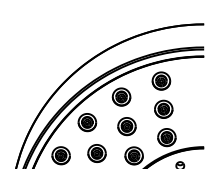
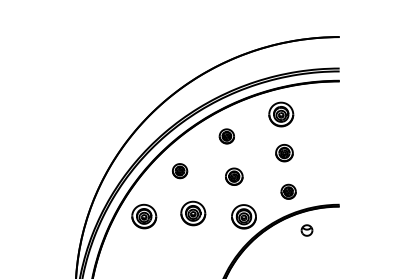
part: (121, 97) -> (226, 136), size x0.6
part: (163, 108) -> (284, 152), size x0.7
part: (86, 122) -> (179, 170), size x0.6
part: (127, 126) -> (234, 176), size x0.7
part: (166, 137) -> (288, 191), size x0.6

